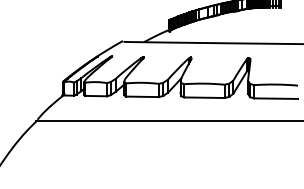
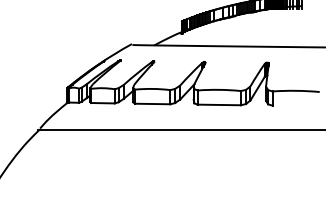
line: (276, 98) -> (296, 105), removed

